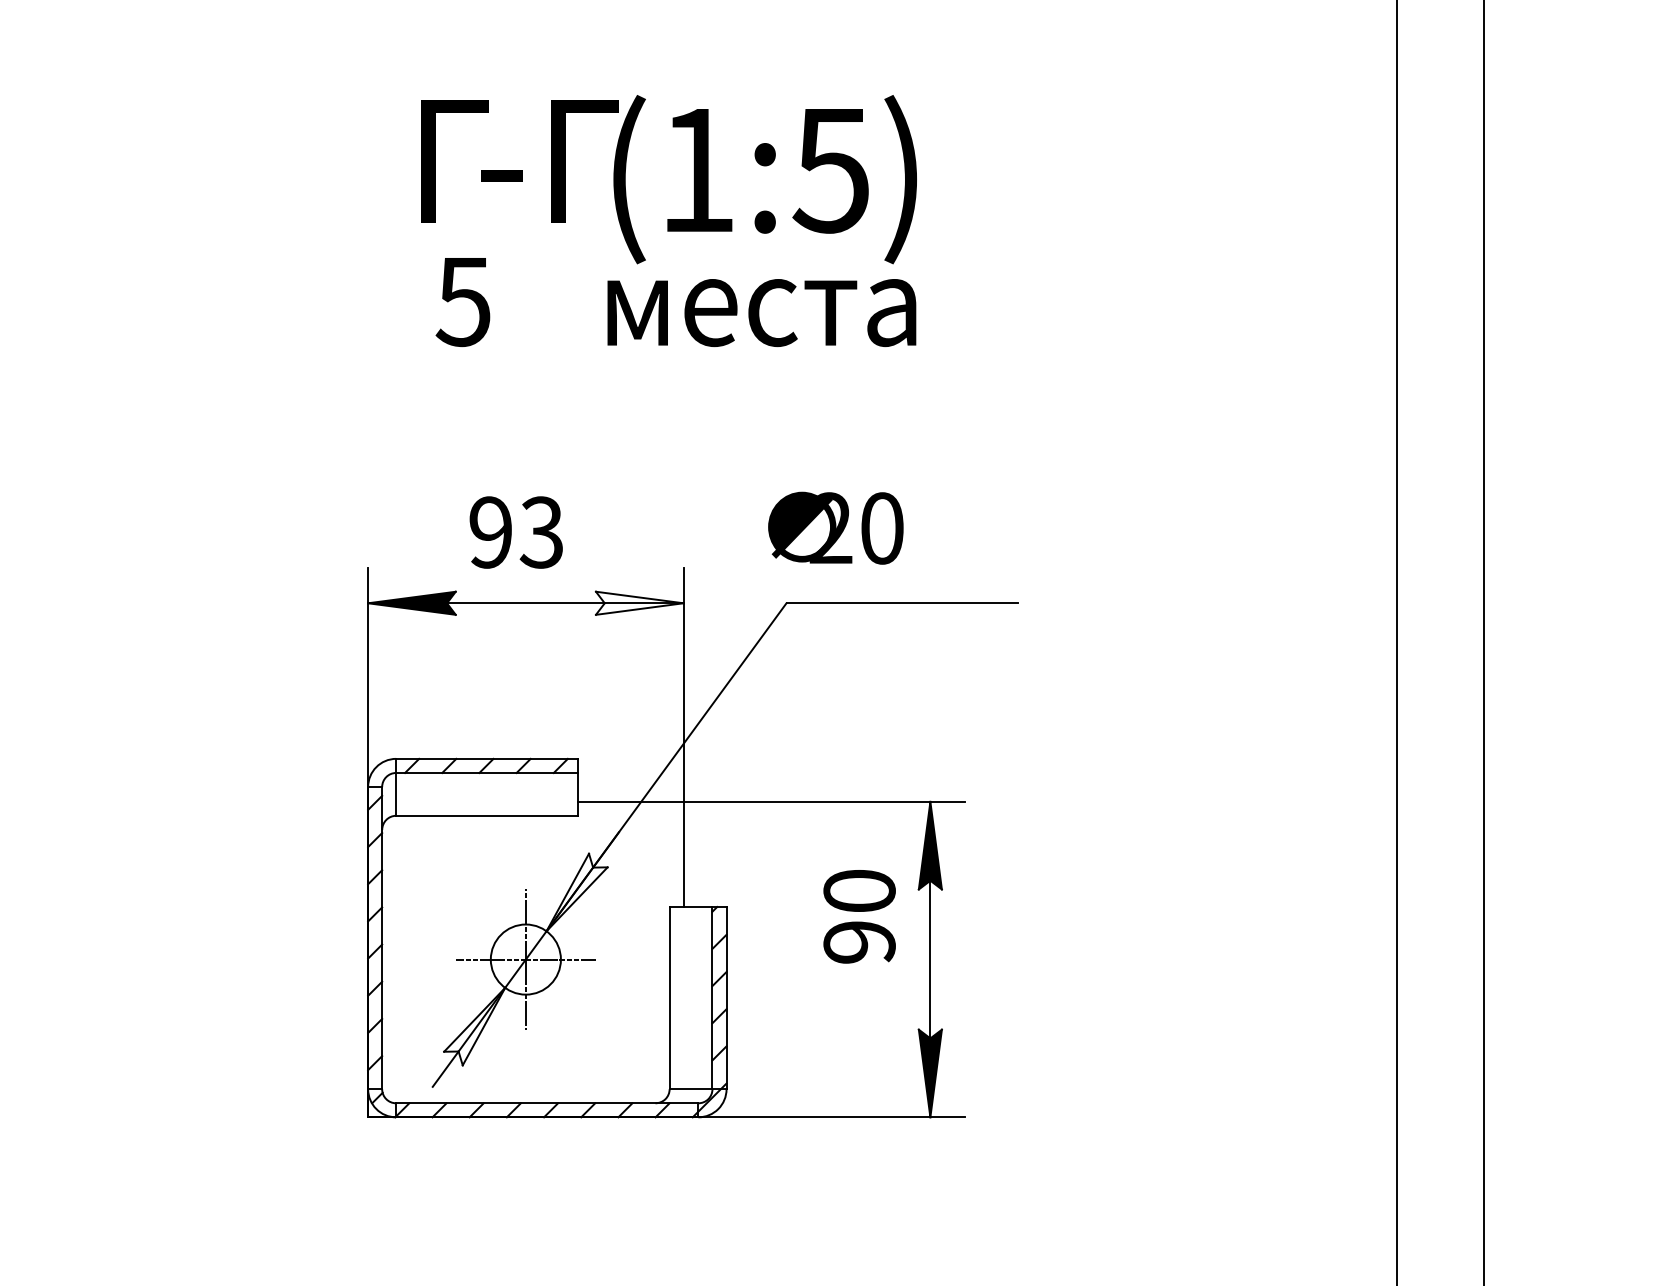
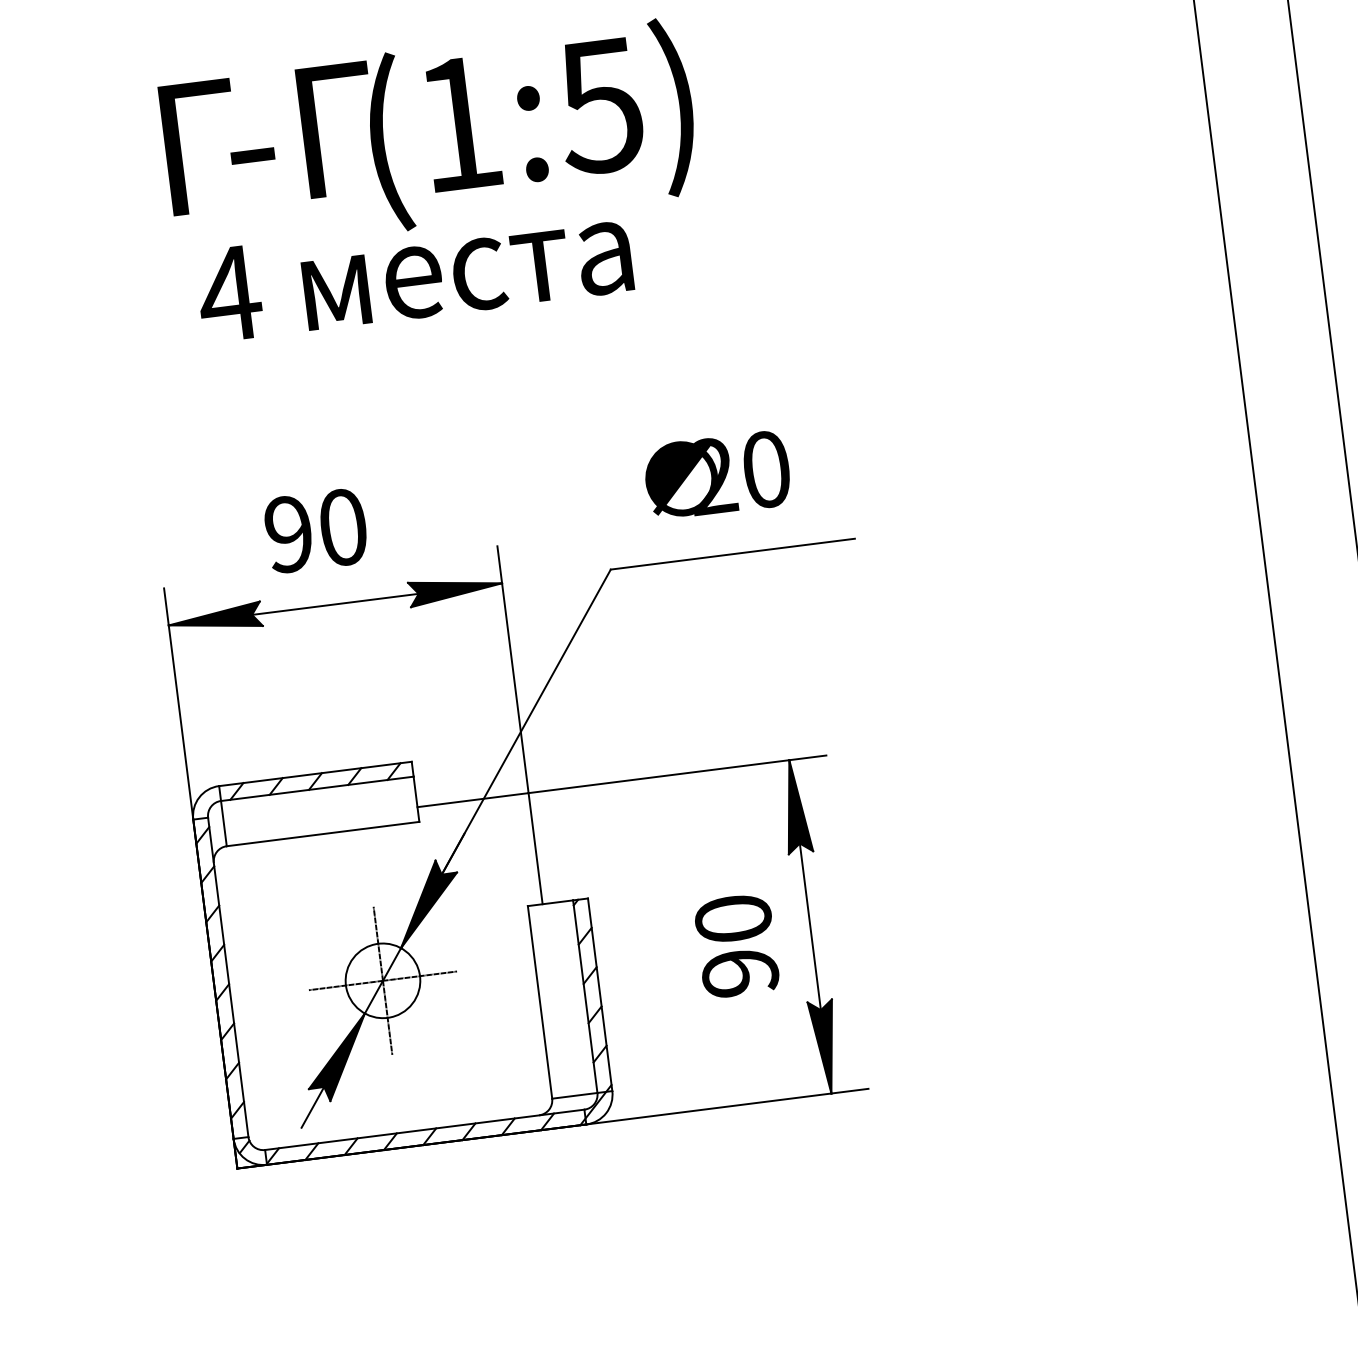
text: (463, 302) -> (229, 294), 5 -> 4
text: (761, 312) -> (467, 275), moved
text: (835, 527) -> (716, 474), moved
text: (541, 532) -> (342, 527), 93 -> 90
fill: (639, 602) -> (455, 588), added
fill: (576, 892) -> (427, 903), added
text: (859, 916) -> (736, 945), moved
fill: (474, 1026) -> (337, 1058), added

